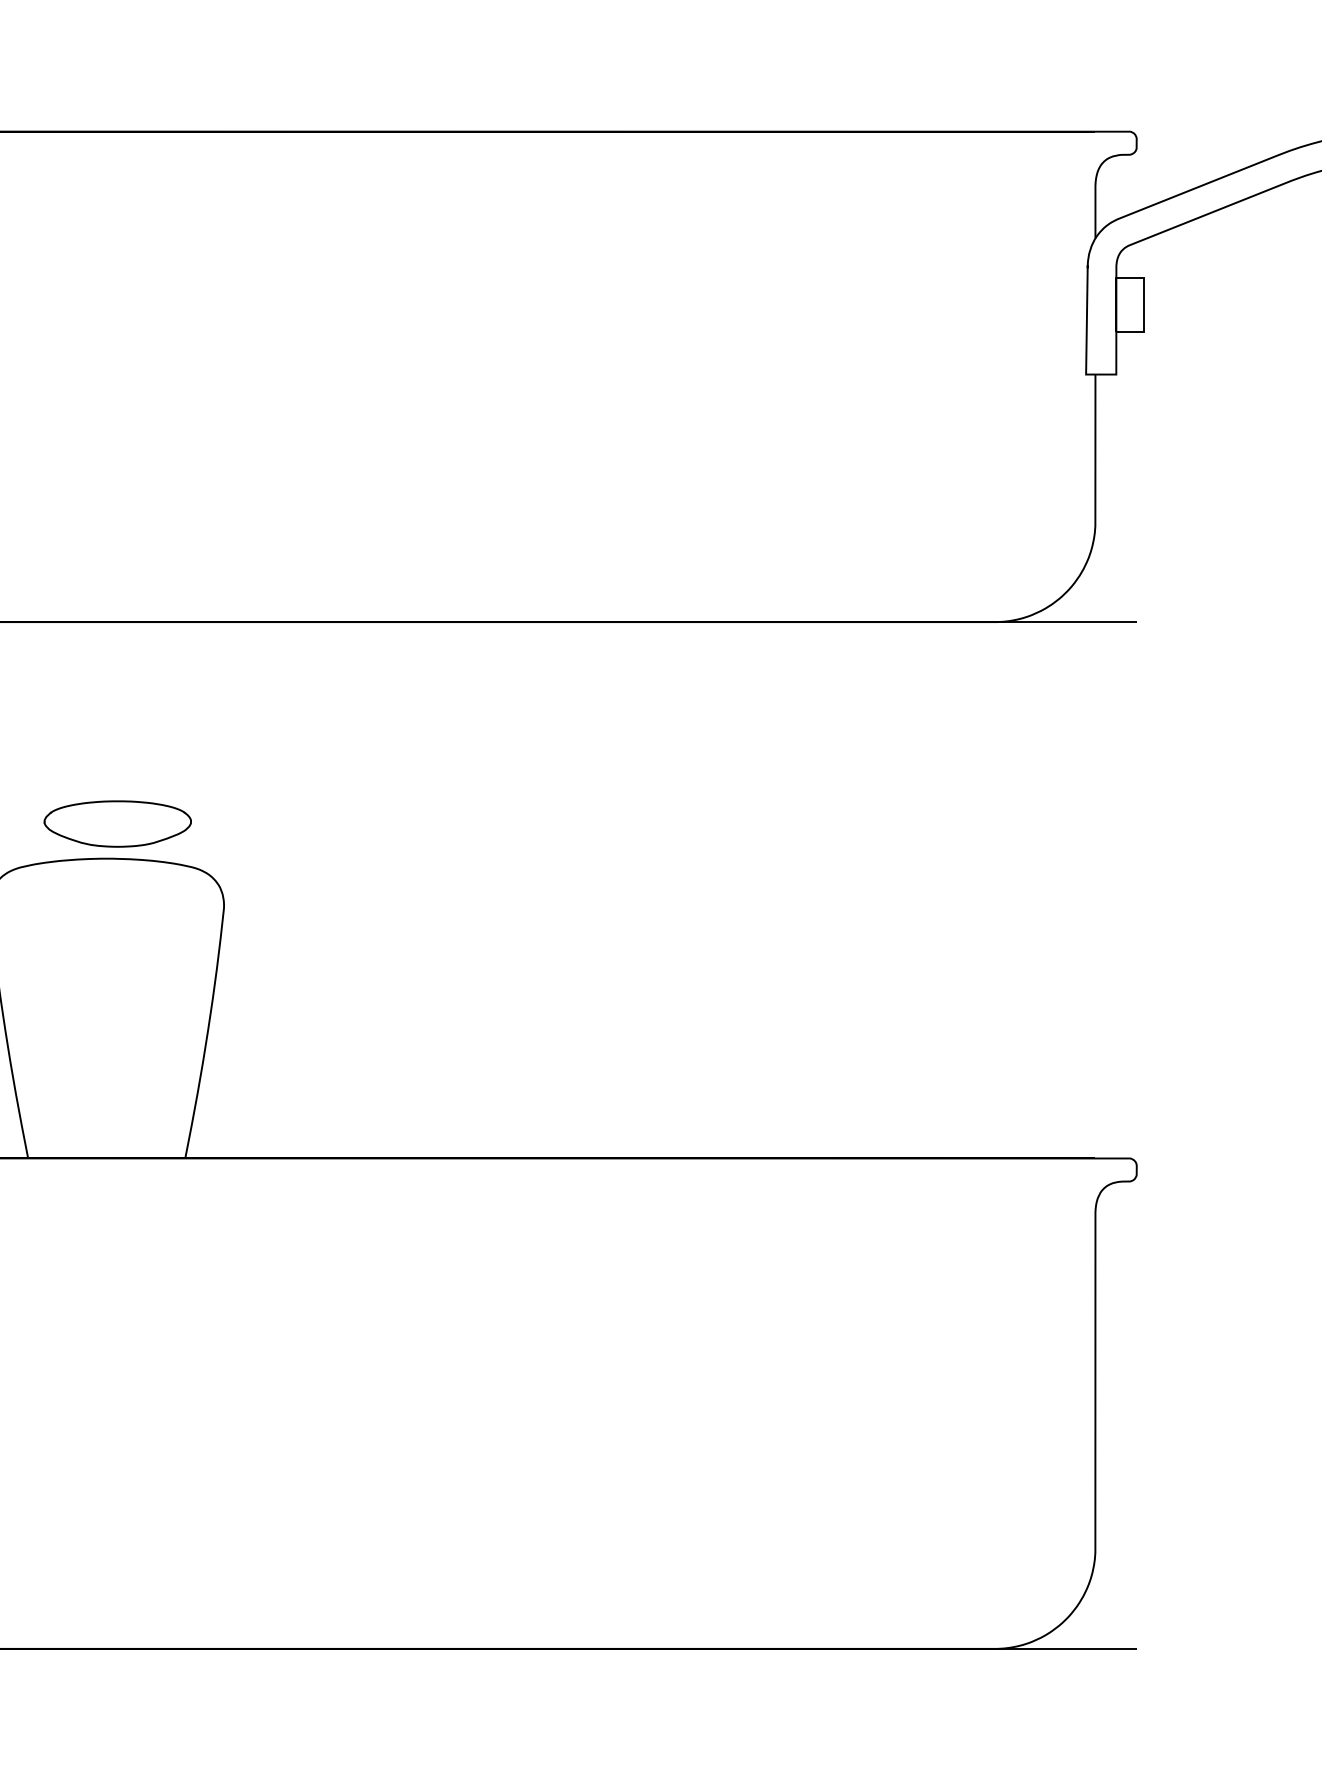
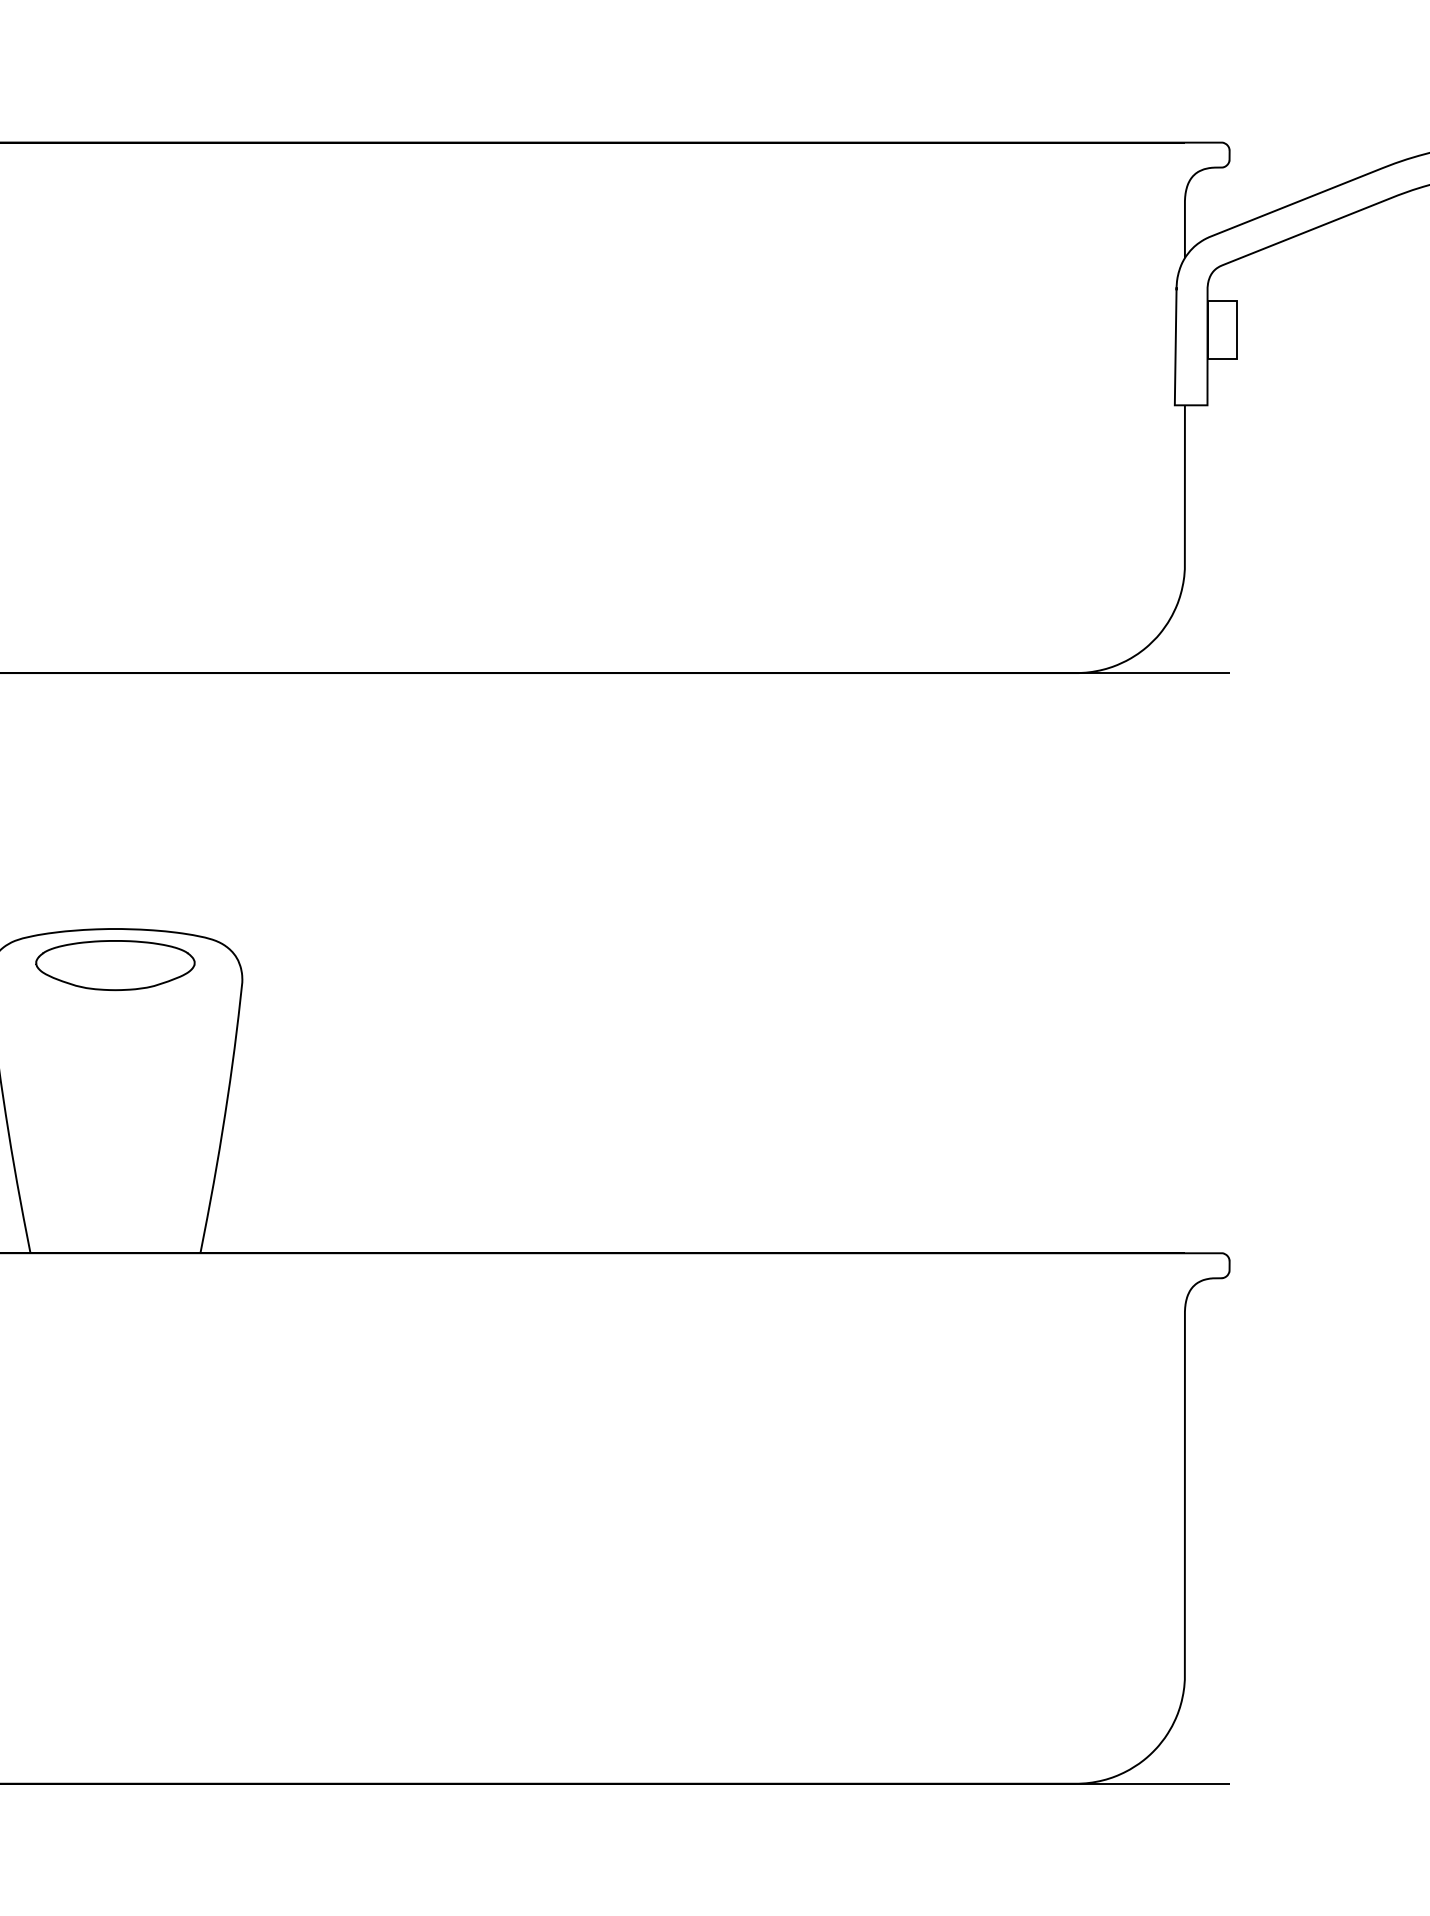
part: (117, 824) -> (115, 965), moved

